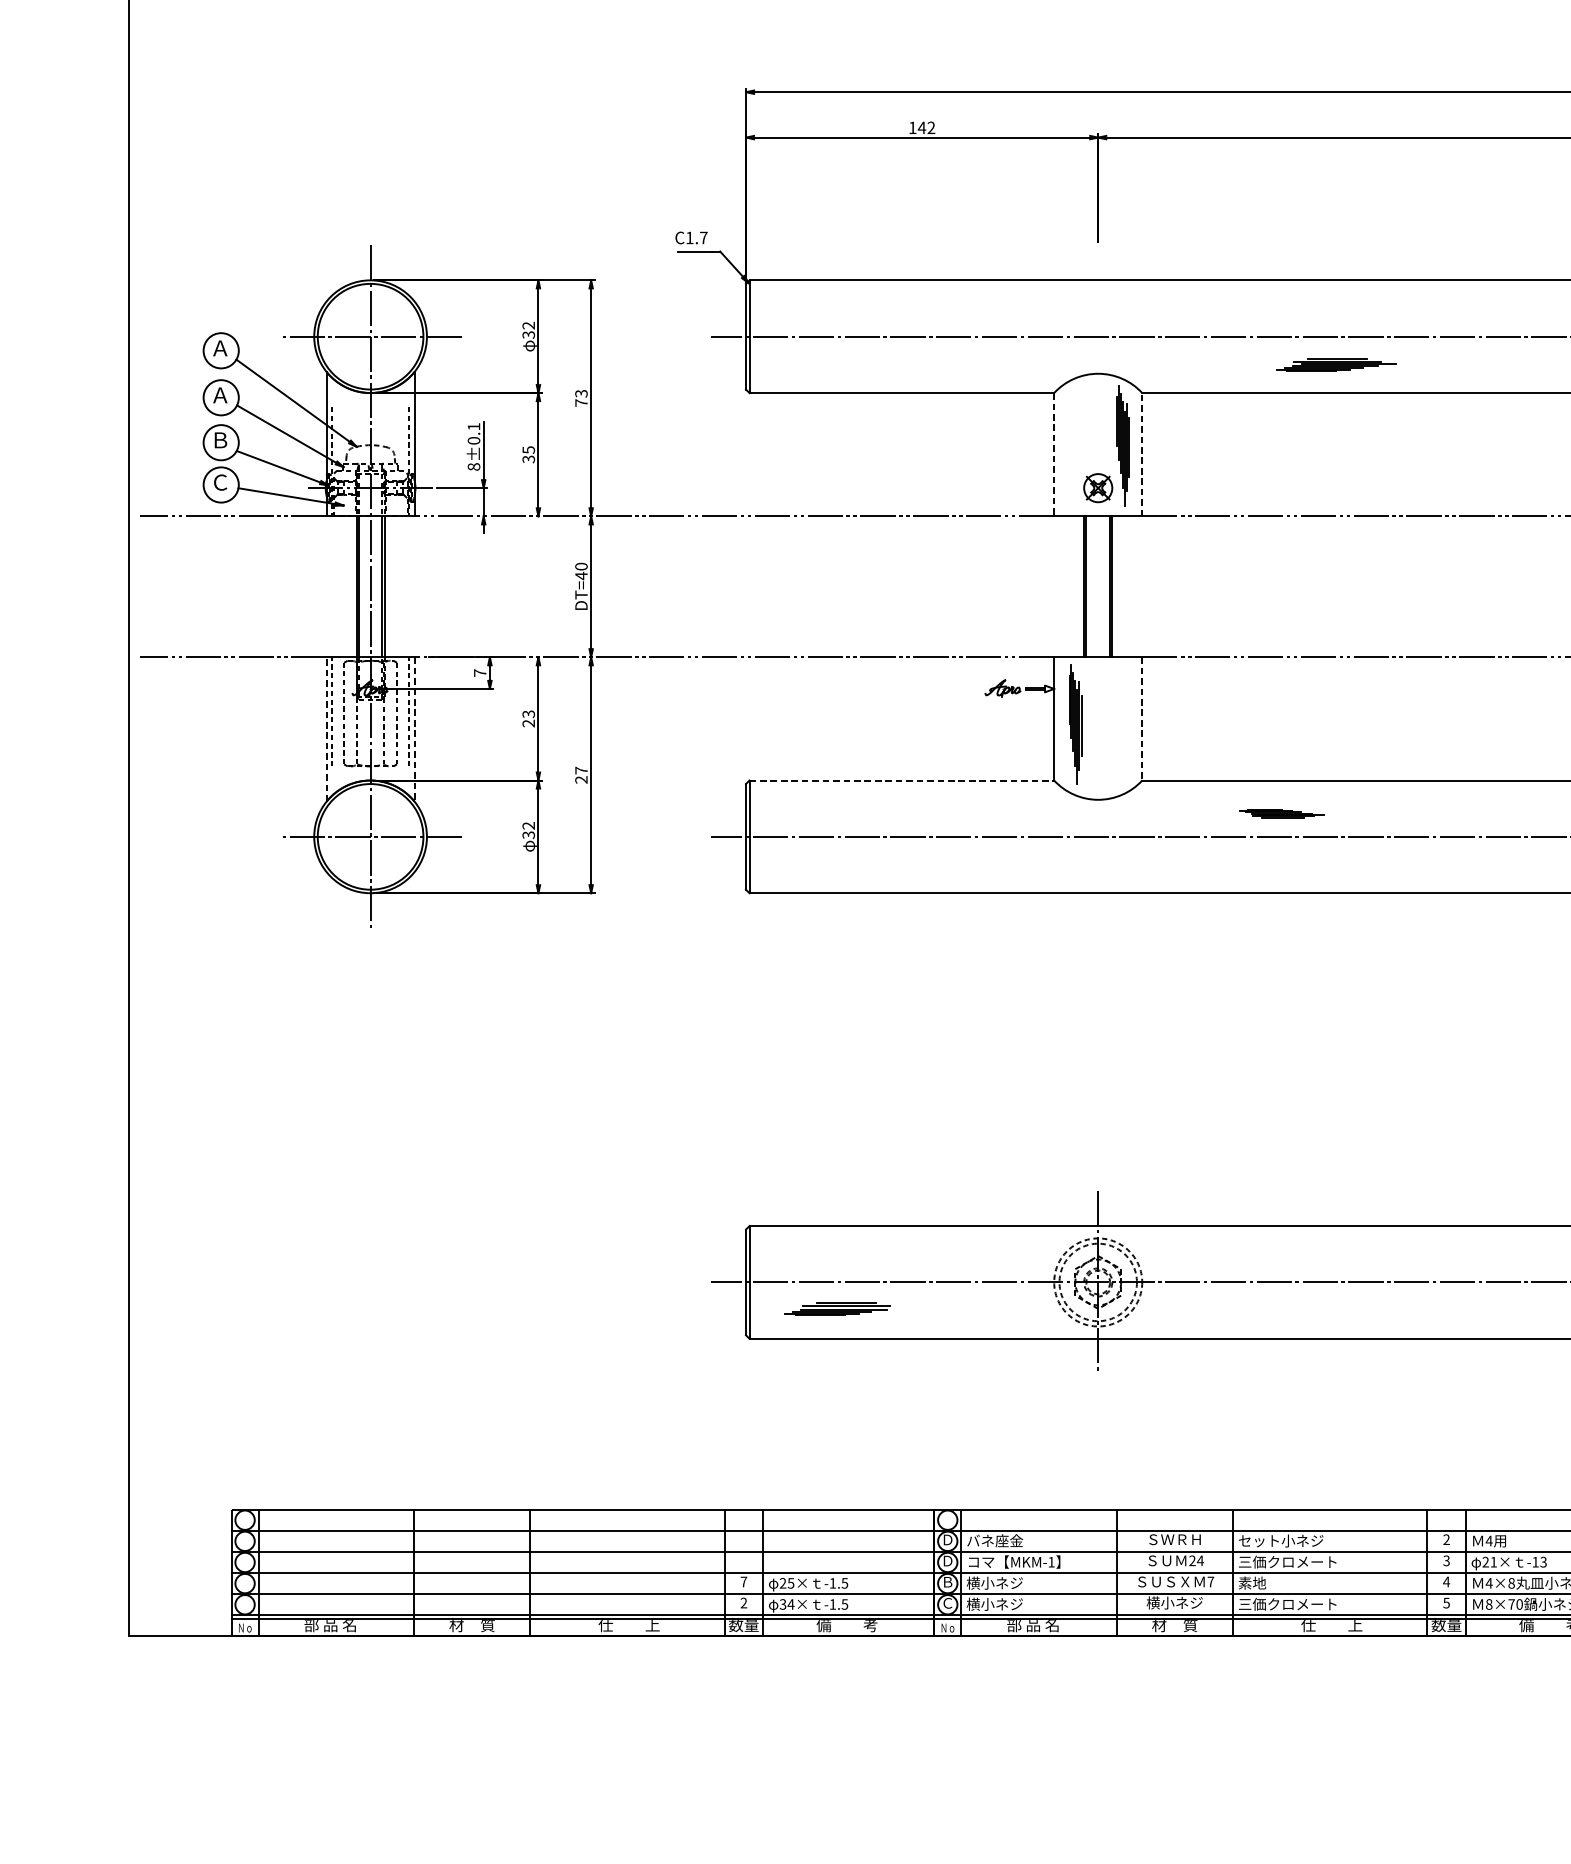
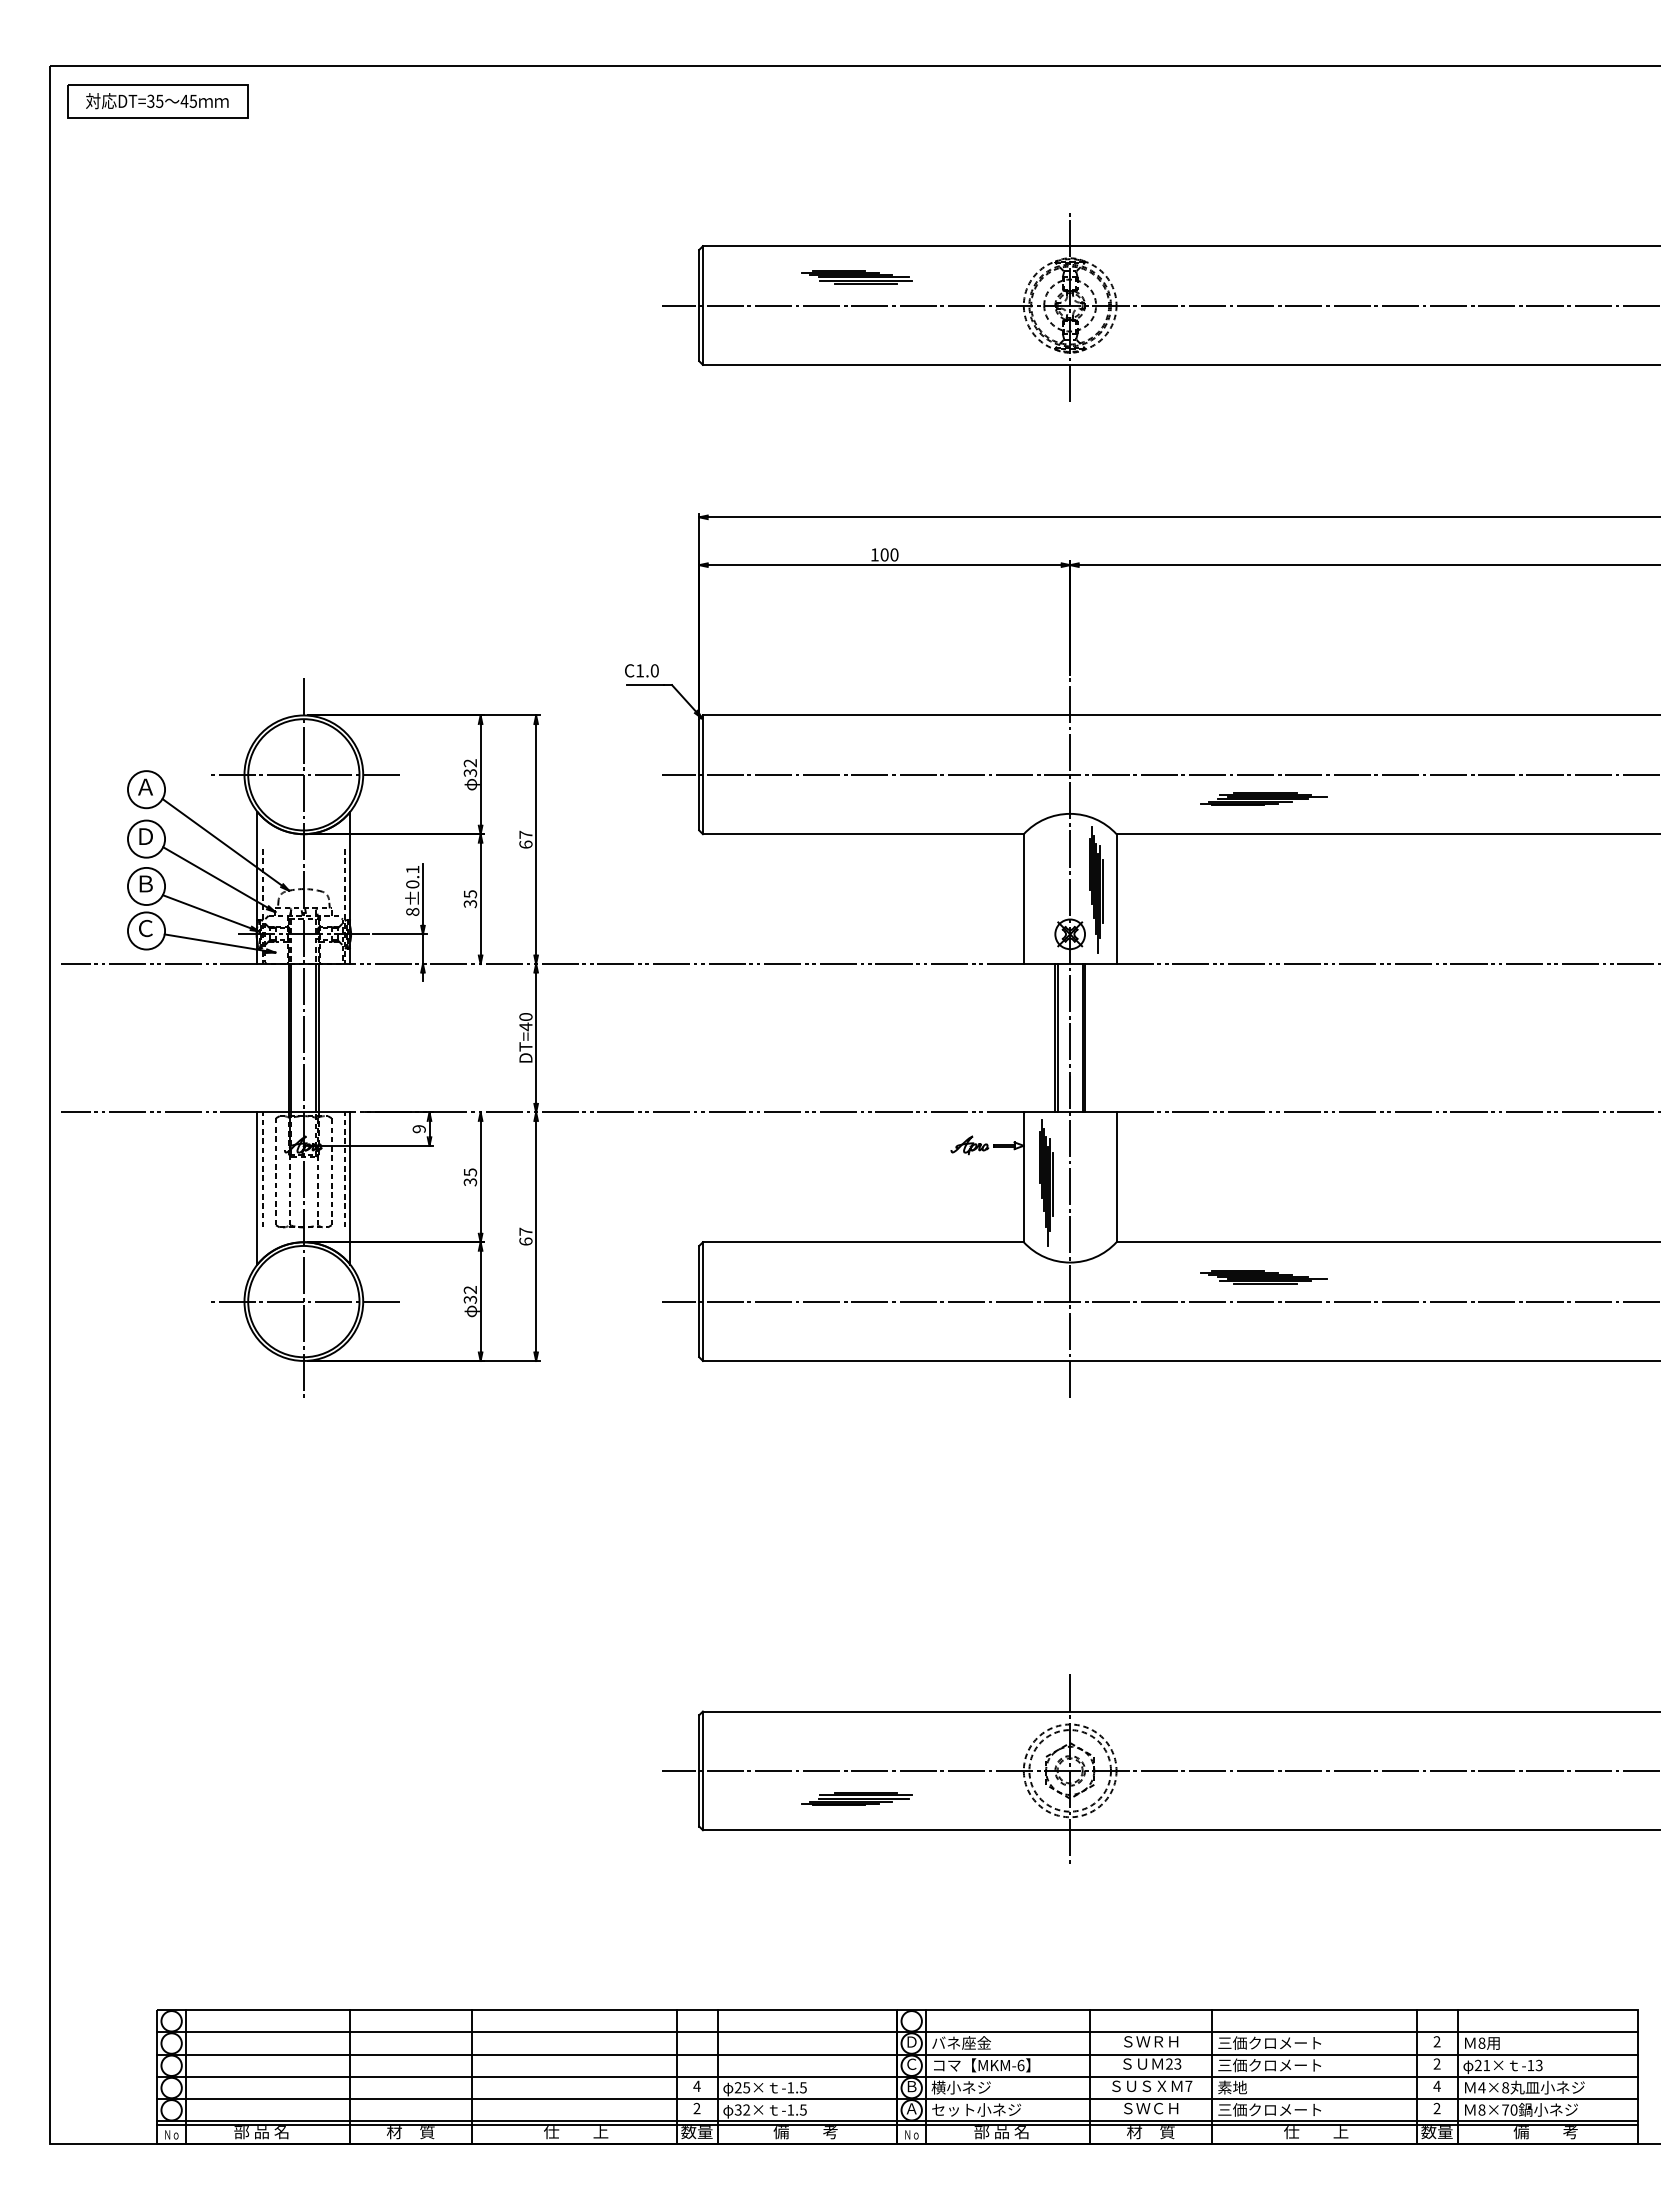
text: (926, 127) -> (889, 554), 142 -> 100
text: (703, 237) -> (654, 670), C1.7 -> C1.0
part: (1335, 364) -> (1263, 798), moved
text: (220, 395) -> (145, 836), Ａ -> Ｄ
text: (581, 398) -> (525, 839), 73 -> 67
line: (1053, 455) -> (1023, 899), dashed -> solid
line: (1142, 455) -> (1116, 899), dashed -> solid
line: (1098, 587) -> (1070, 1038), added
text: (479, 673) -> (418, 1129), 7 -> 9
text: (528, 719) -> (470, 1177), 23 -> 35
line: (1142, 719) -> (1116, 1177), dashed -> solid
line: (326, 728) -> (257, 1187), dashed -> solid
line: (414, 729) -> (350, 1188), dashed -> solid
text: (581, 779) -> (525, 1241), 27 -> 67
line: (901, 780) -> (863, 1242), dashed -> solid
part: (1281, 813) -> (1263, 1277), size x1.43
part: (837, 1308) -> (856, 1798), moved
text: (1287, 1540) -> (1269, 2042), セット小ネジ -> 三価クロメート
text: (1488, 1540) -> (1481, 2042), 4 -> 8
text: (947, 1560) -> (911, 2063), Ｄ -> Ｃ
text: (1200, 1560) -> (1177, 2063), 24 -> 23
text: (1446, 1561) -> (1436, 2064), 3 -> 2
text: (1051, 1562) -> (1020, 2065), MKM-1 -> MKM-6
text: (743, 1581) -> (696, 2085), 7 -> 4
text: (790, 1603) -> (746, 2109), 34× -> 32×
text: (947, 1603) -> (911, 2108), Ｃ -> Ａ
text: (1009, 1603) -> (976, 2109), 横小ネジ -> セット小ネジ
text: (1174, 1603) -> (1150, 2108), 横小ネジ -> ＳＷＣＨ
text: (1446, 1603) -> (1436, 2108), 5 -> 2

